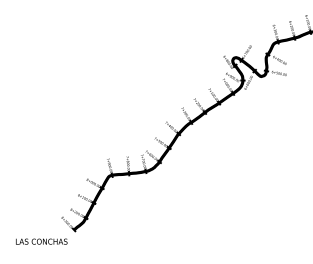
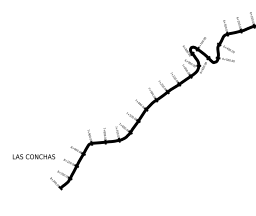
text: (41, 241) -> (33, 156), moved

